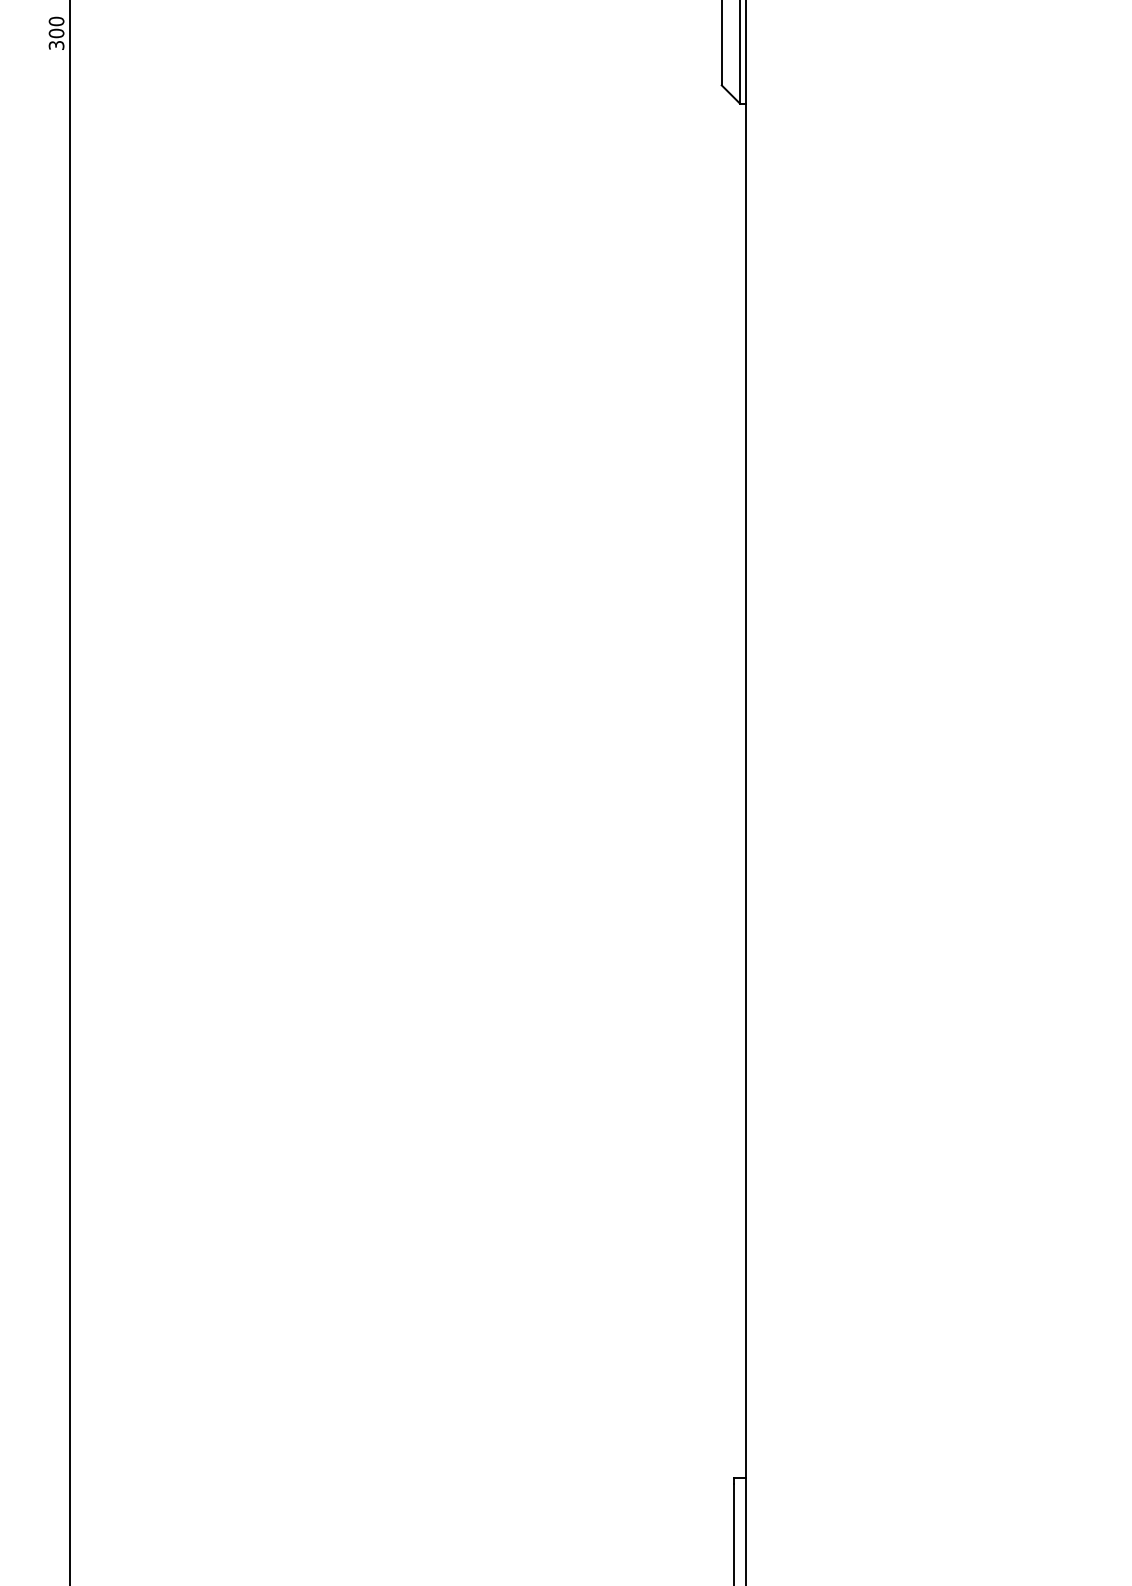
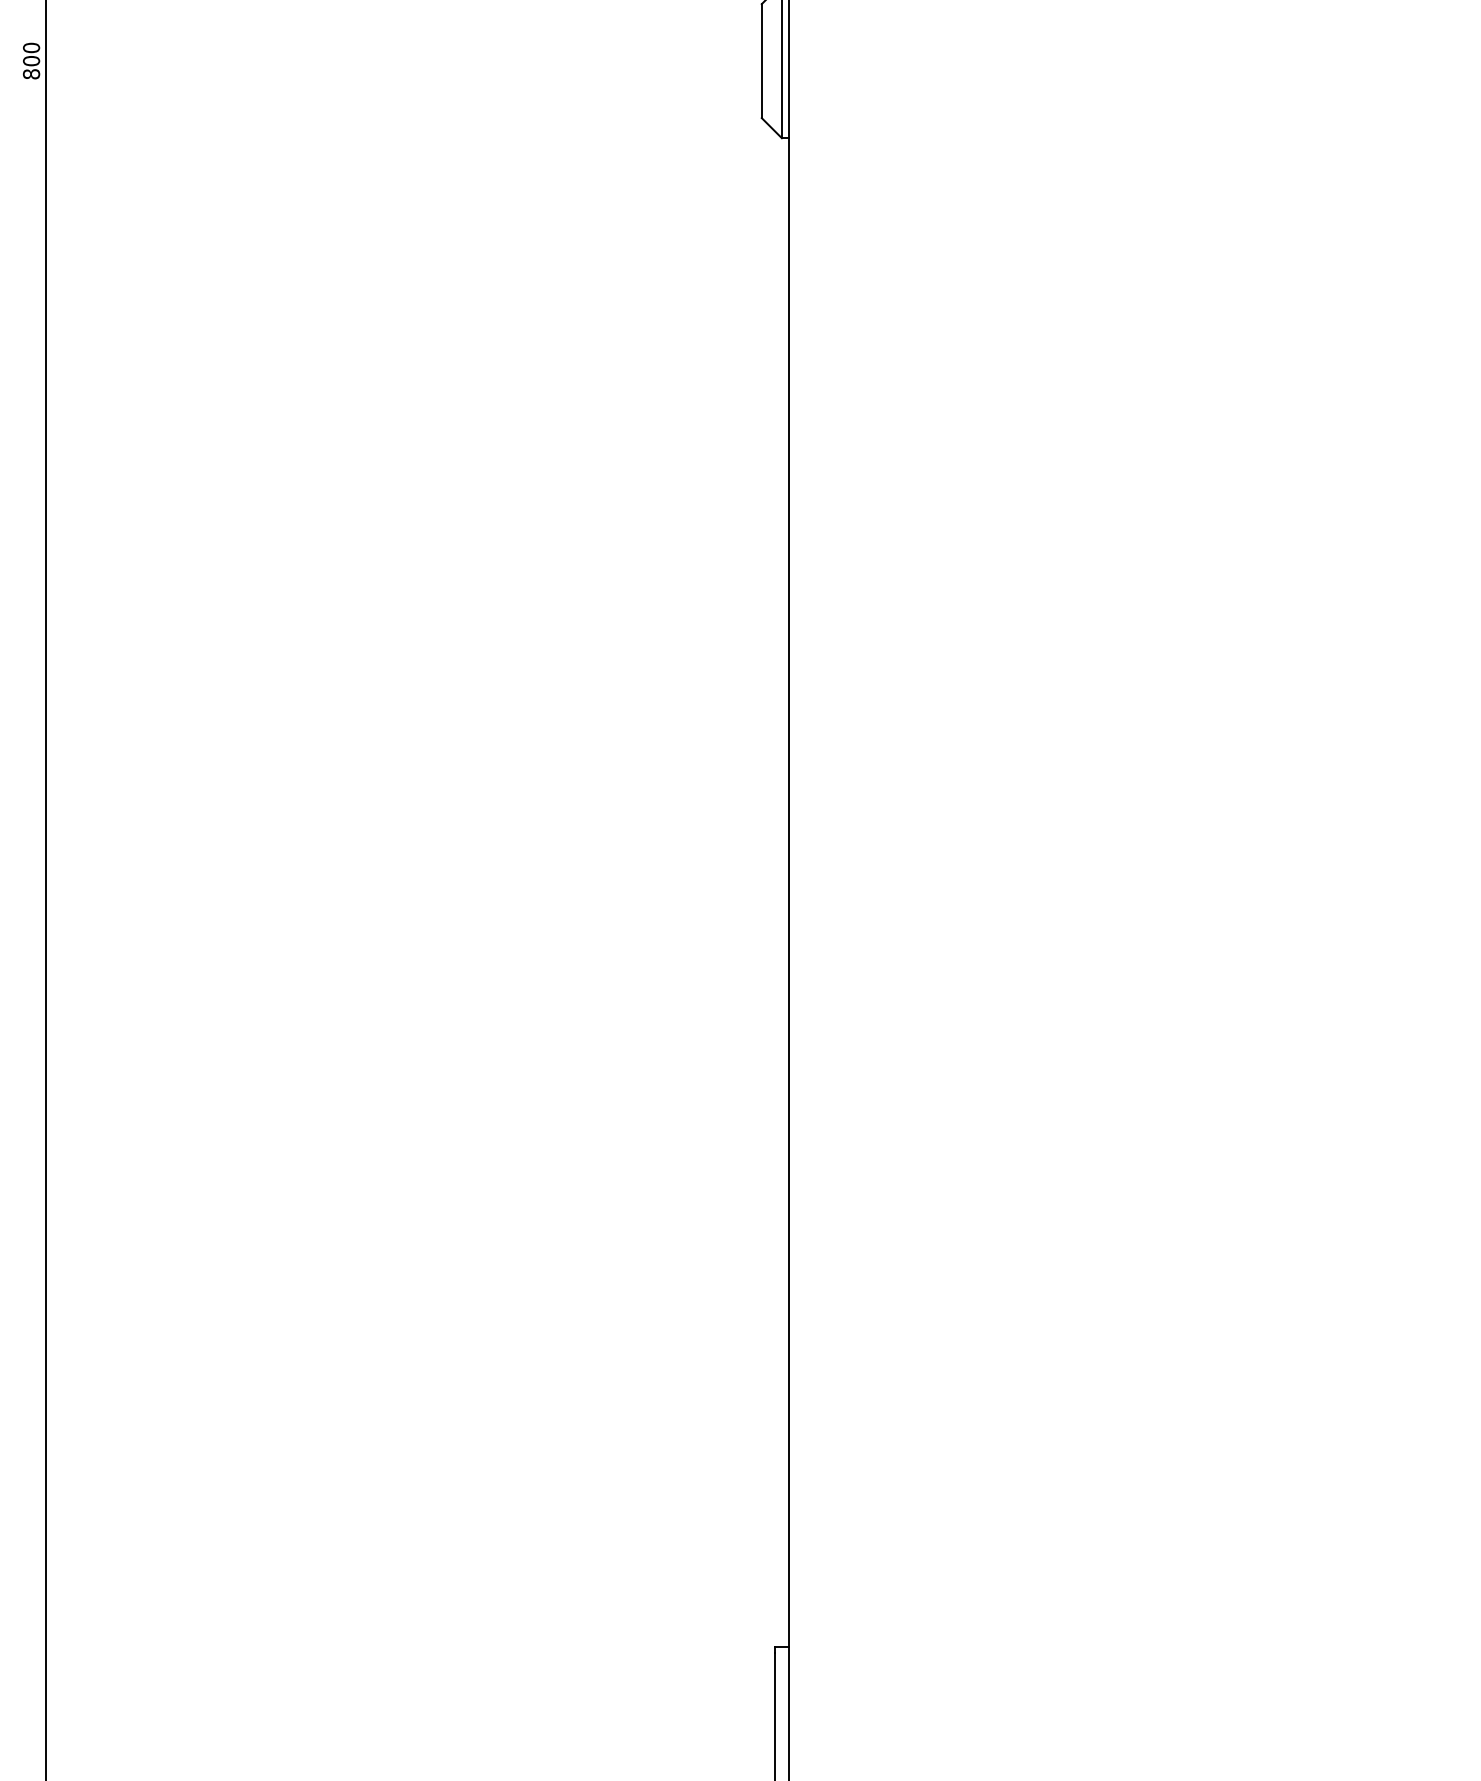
text: (56, 45) -> (31, 74), 300 -> 800

